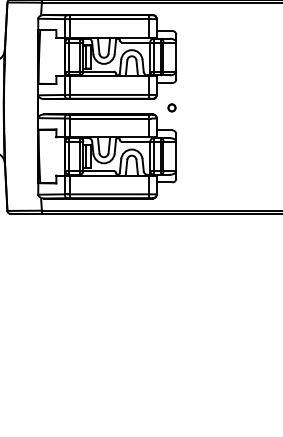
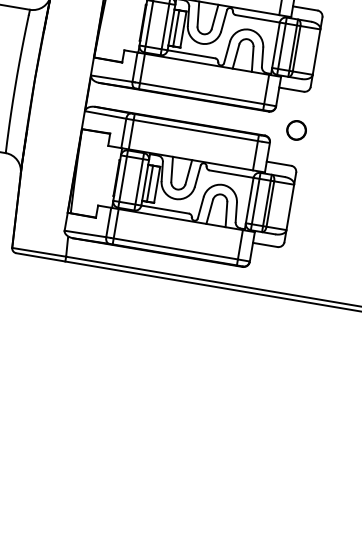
circle: (171, 107) -> (295, 129), size x1.67

